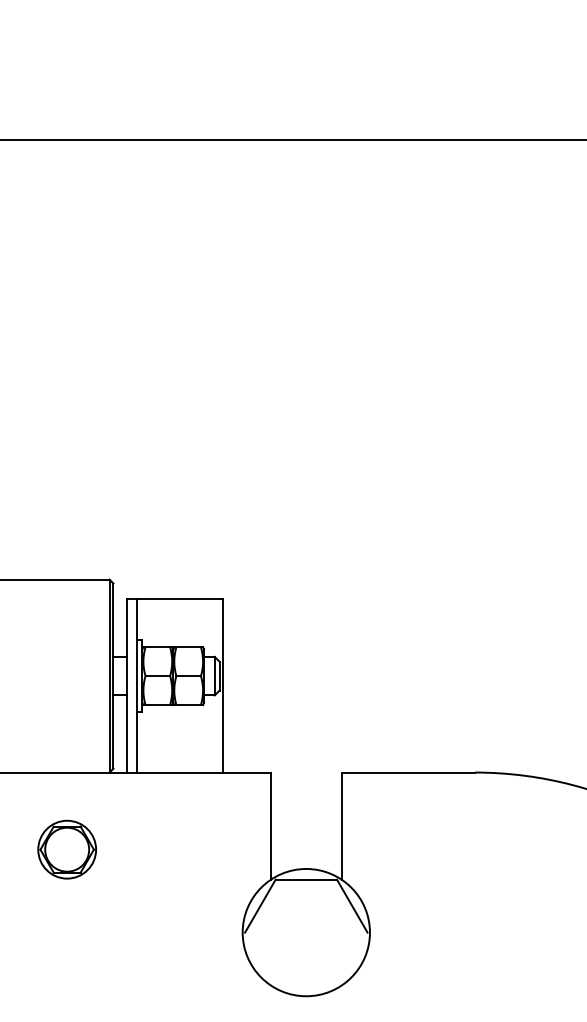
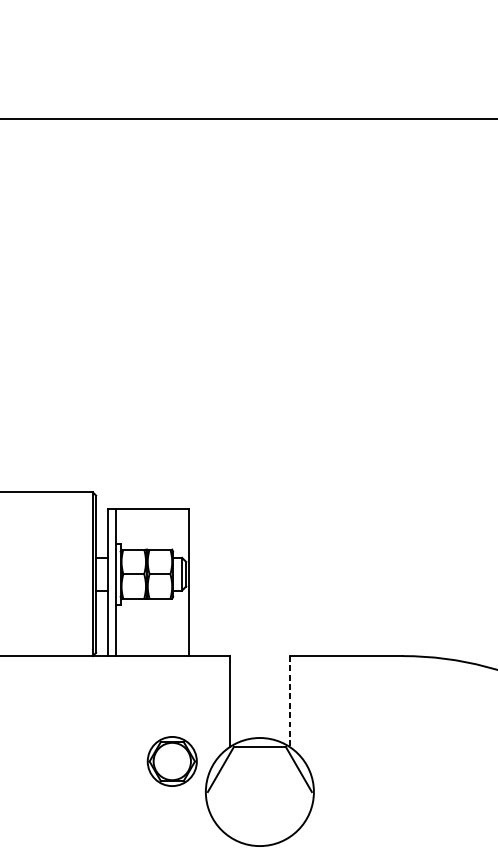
line: (342, 826) -> (290, 701), solid -> dashed
part: (66, 849) -> (171, 761), moved

